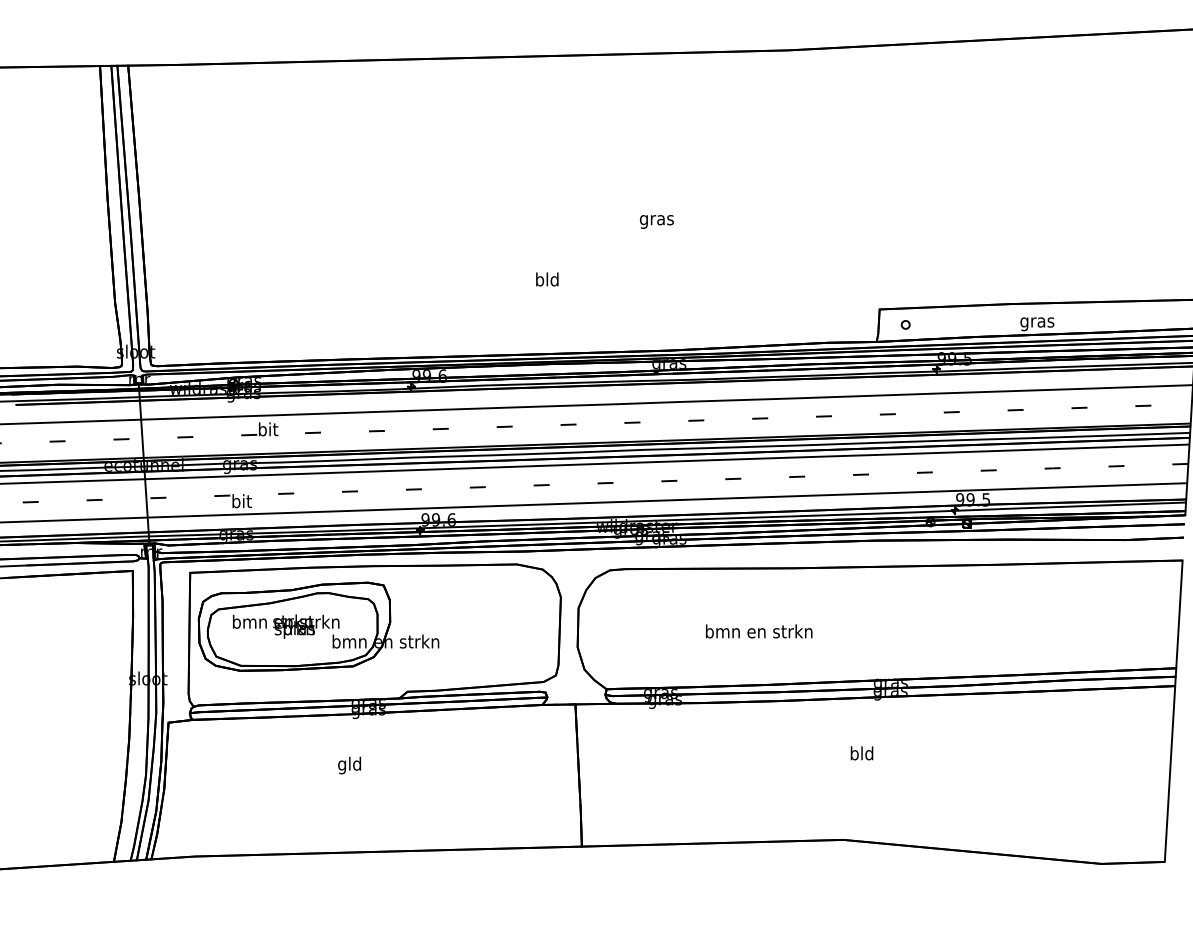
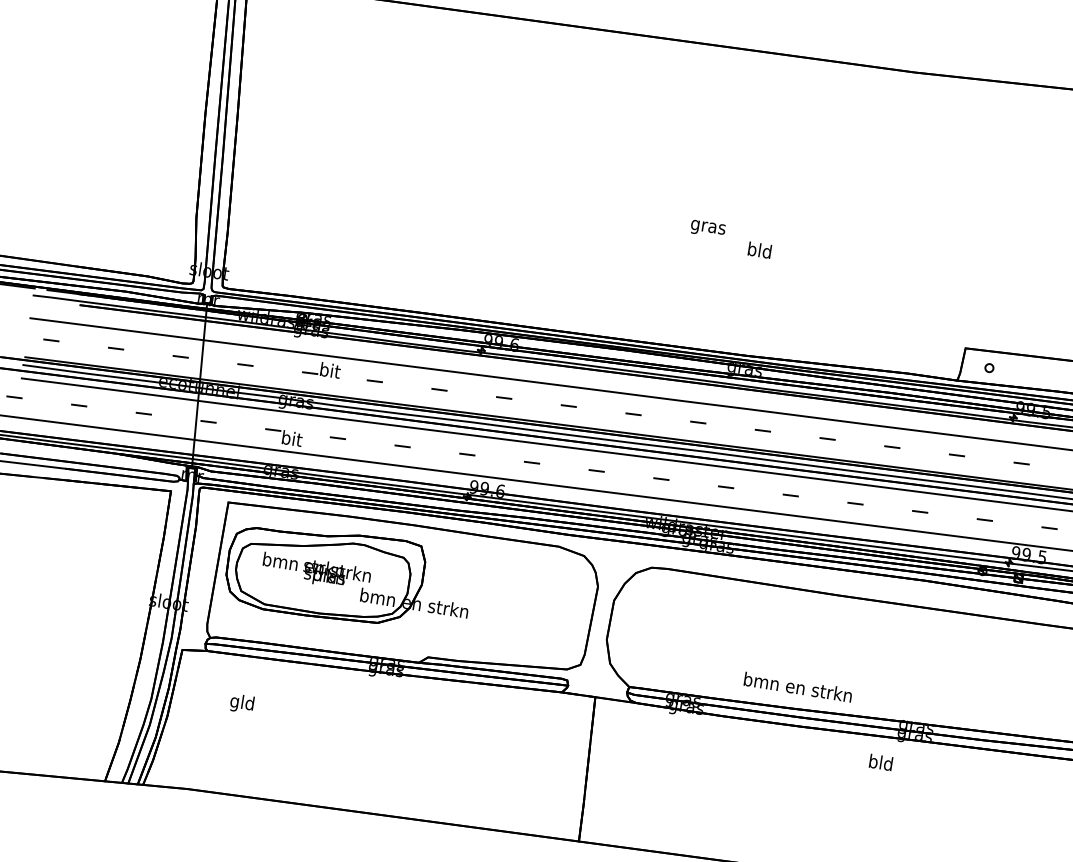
text: (656, 221) -> (707, 228), moved
text: (547, 279) -> (760, 250), moved
text: (759, 631) -> (798, 687), moved
text: (861, 753) -> (880, 762), moved
text: (349, 765) -> (242, 703), moved

